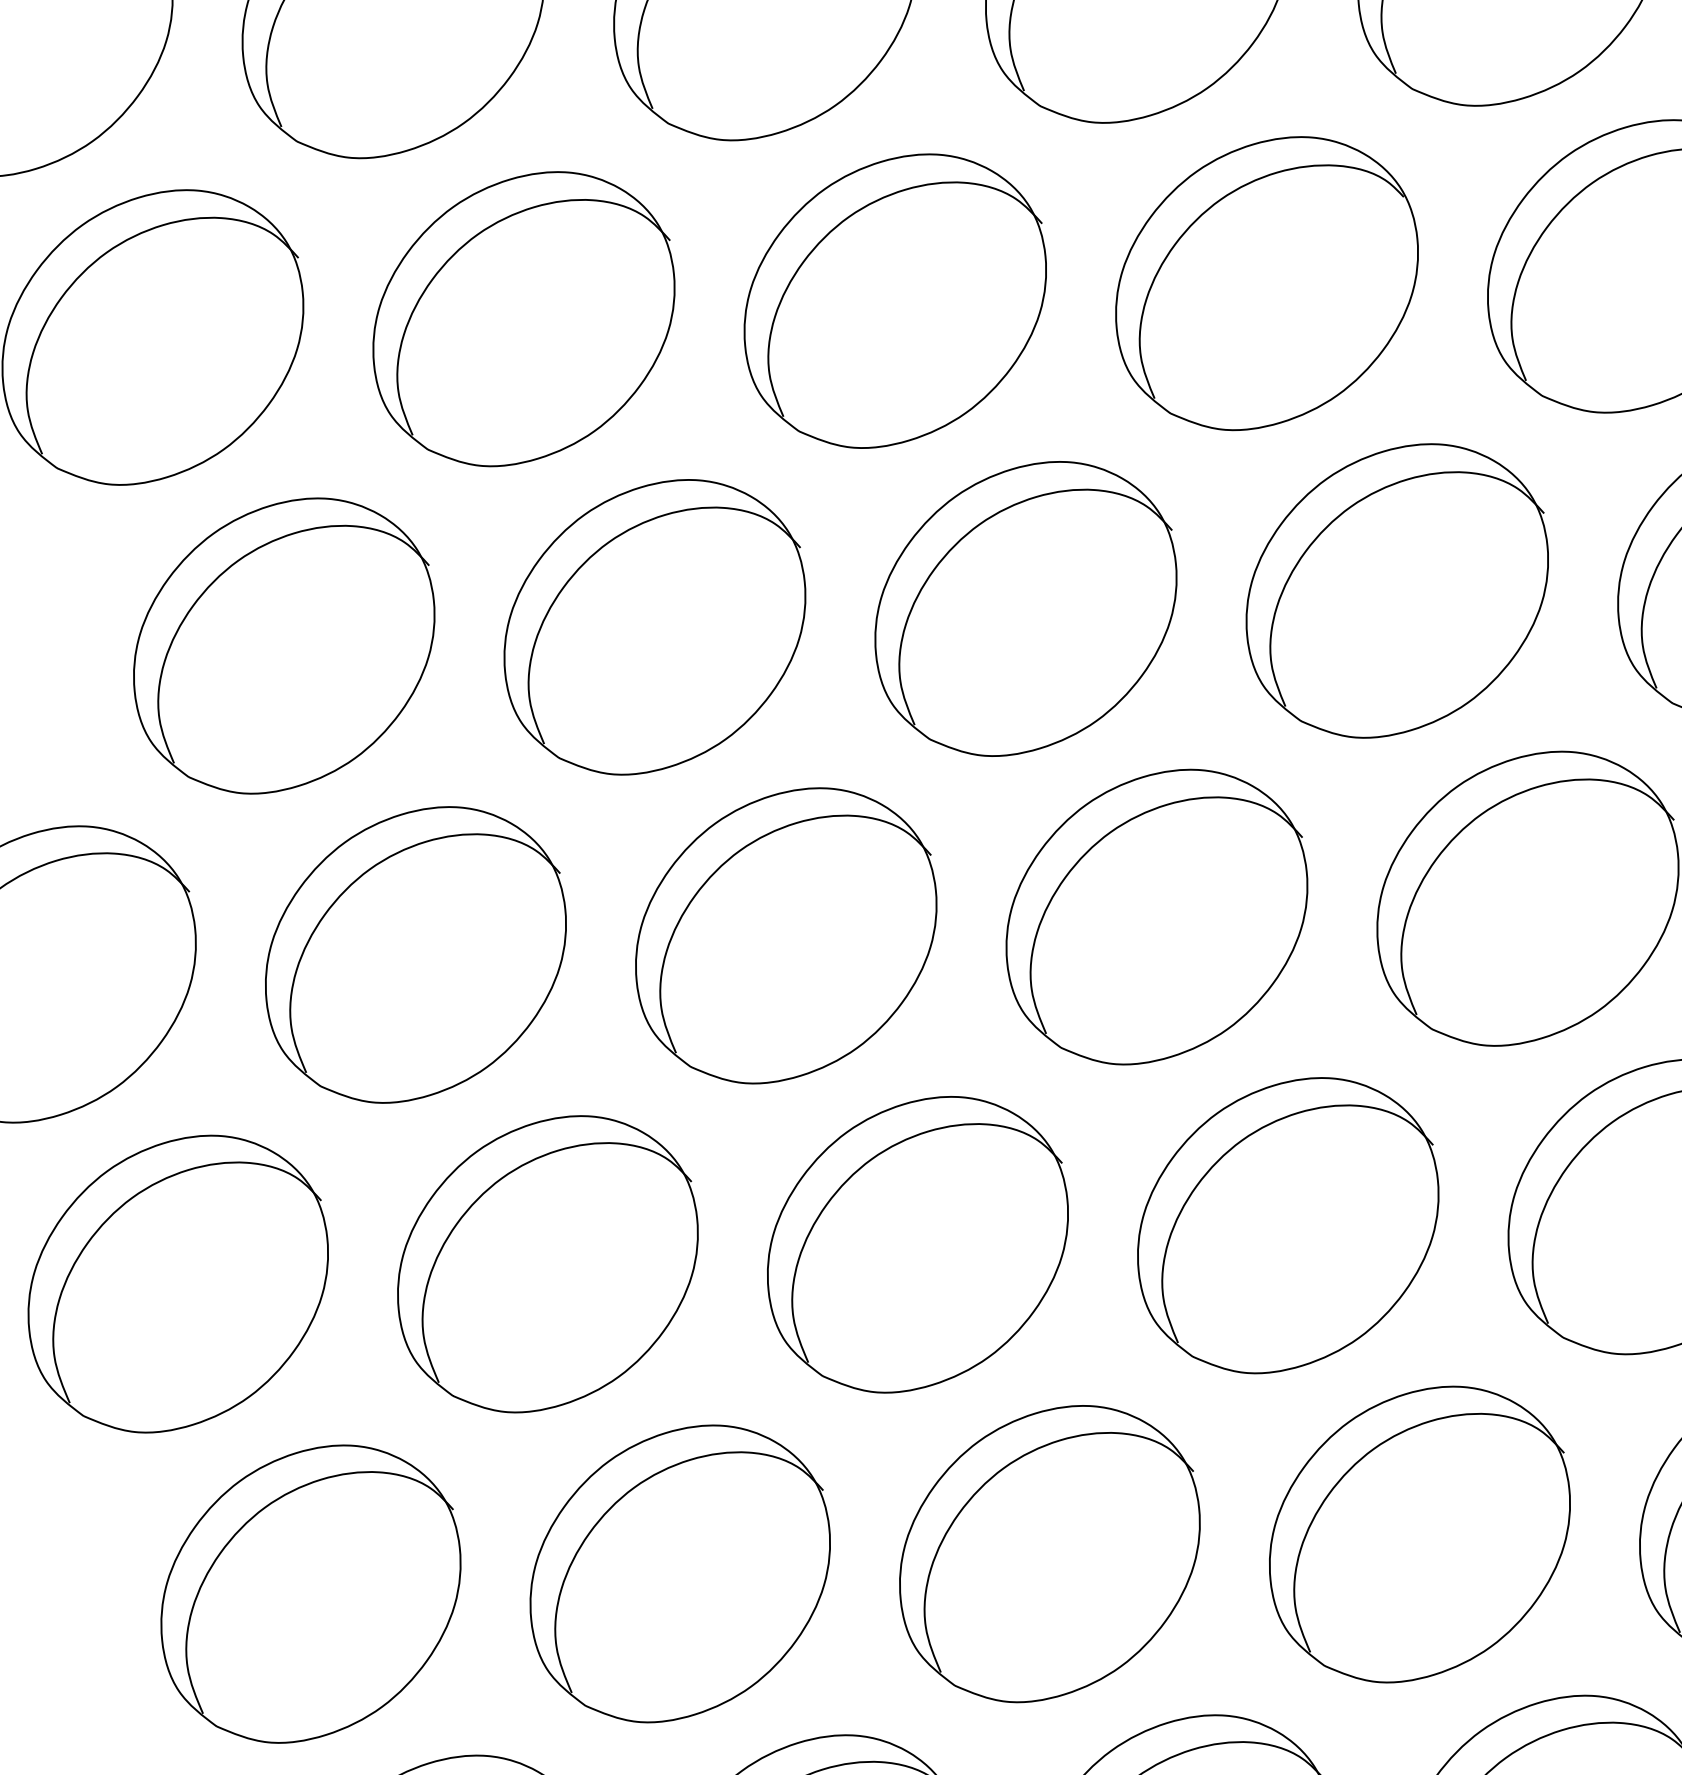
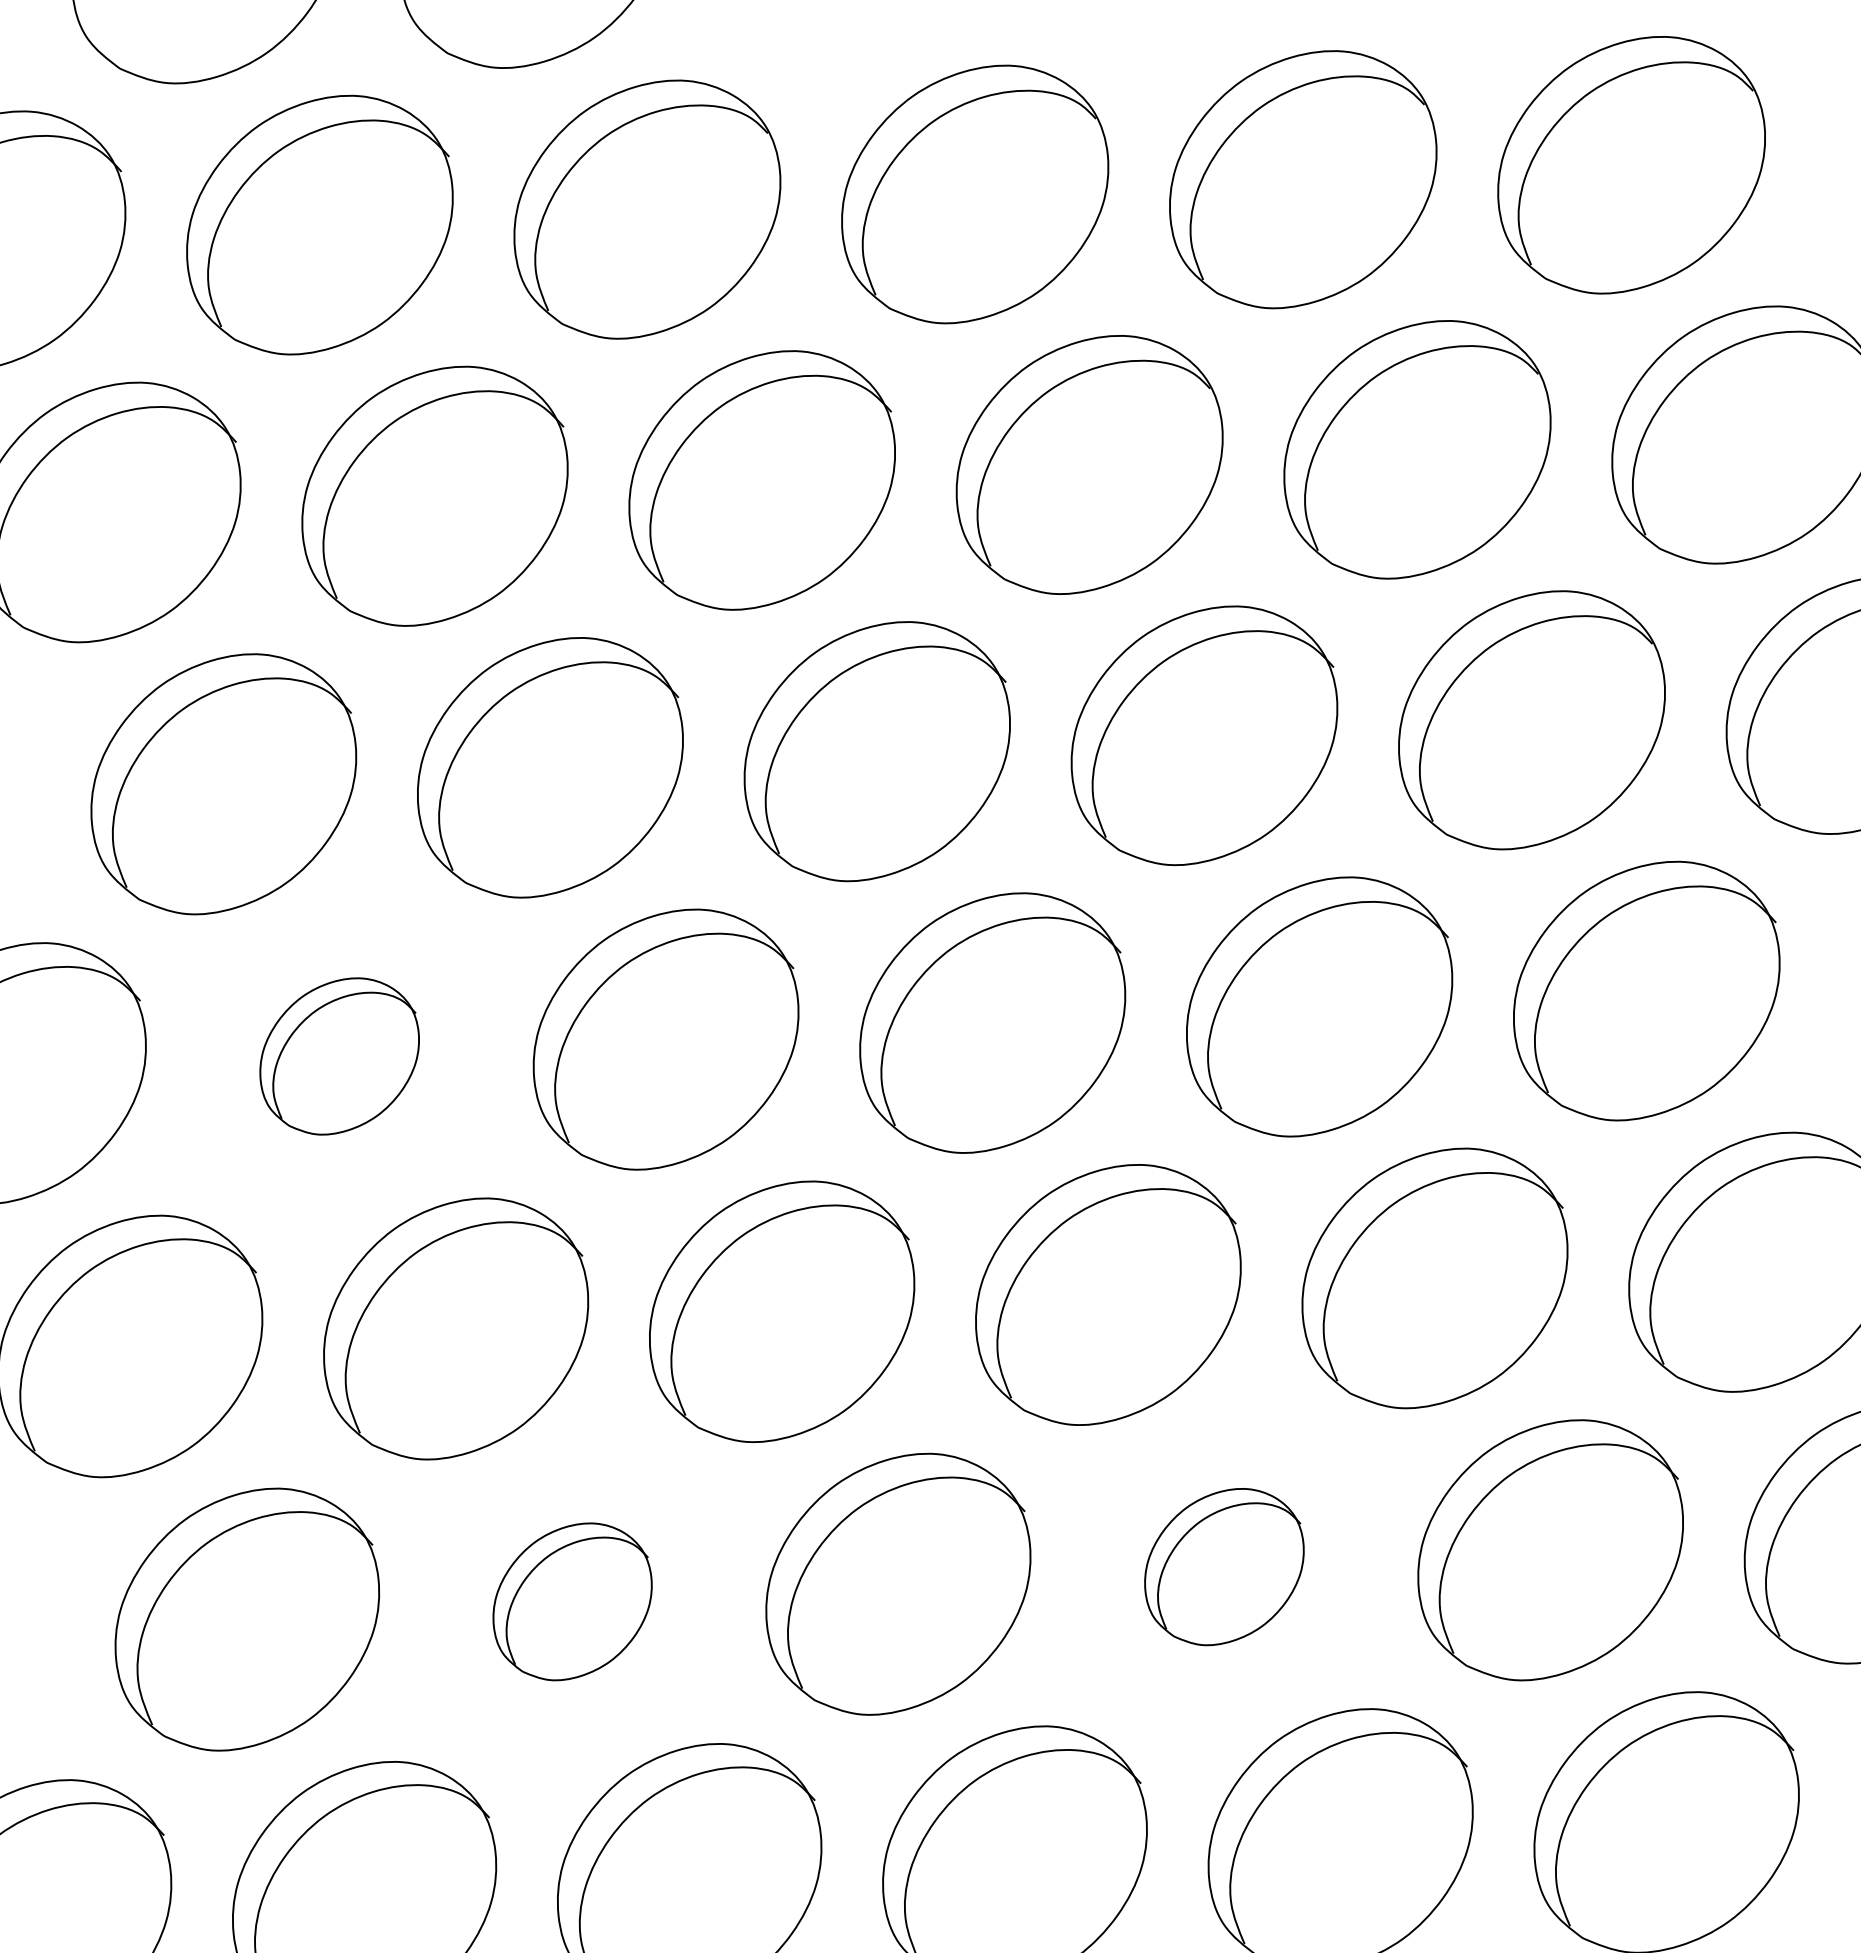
part: (415, 954) -> (339, 1056), size x0.6
part: (1420, 1533) -> (1224, 1566), size x0.6
part: (680, 1573) -> (572, 1601), size x0.6

